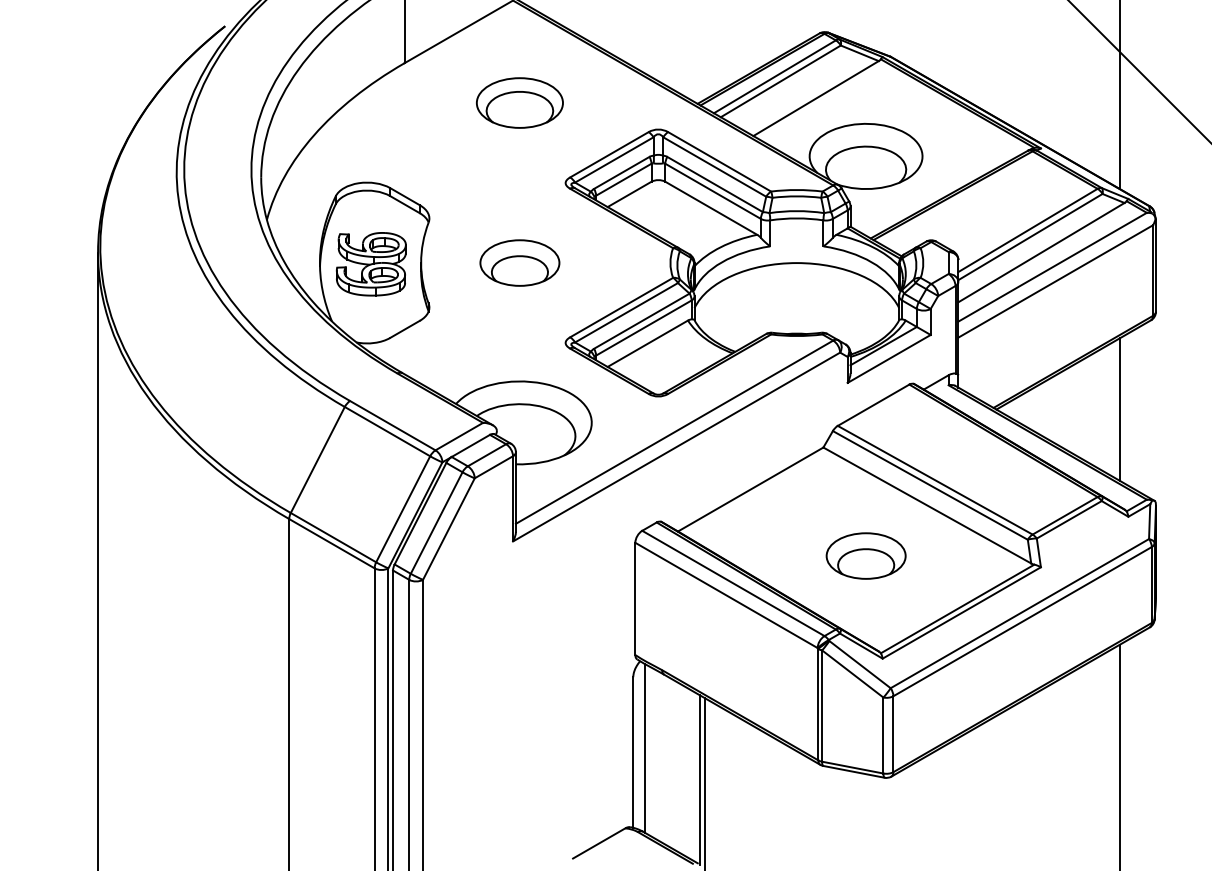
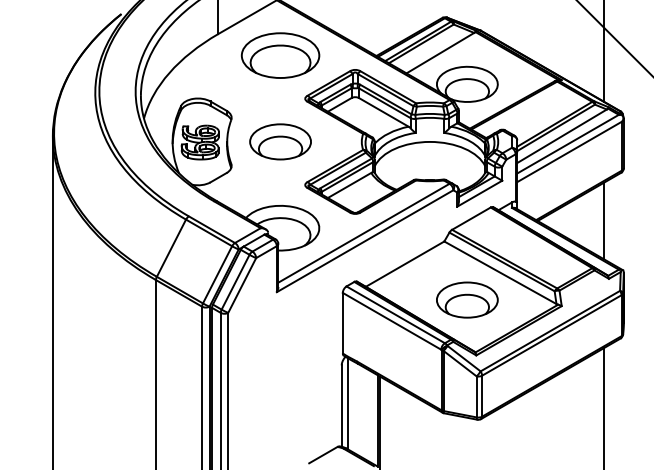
part: (519, 102) -> (280, 55), size x1.67
part: (519, 262) -> (280, 141), size x1.43
part: (866, 555) -> (467, 299), size x1.43

